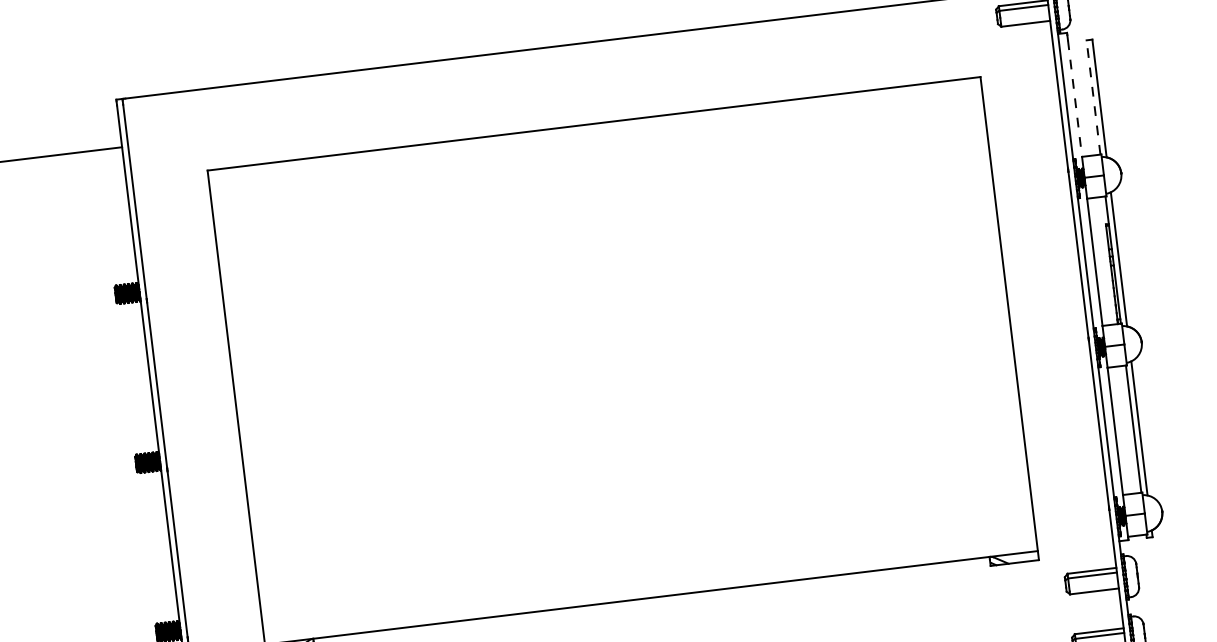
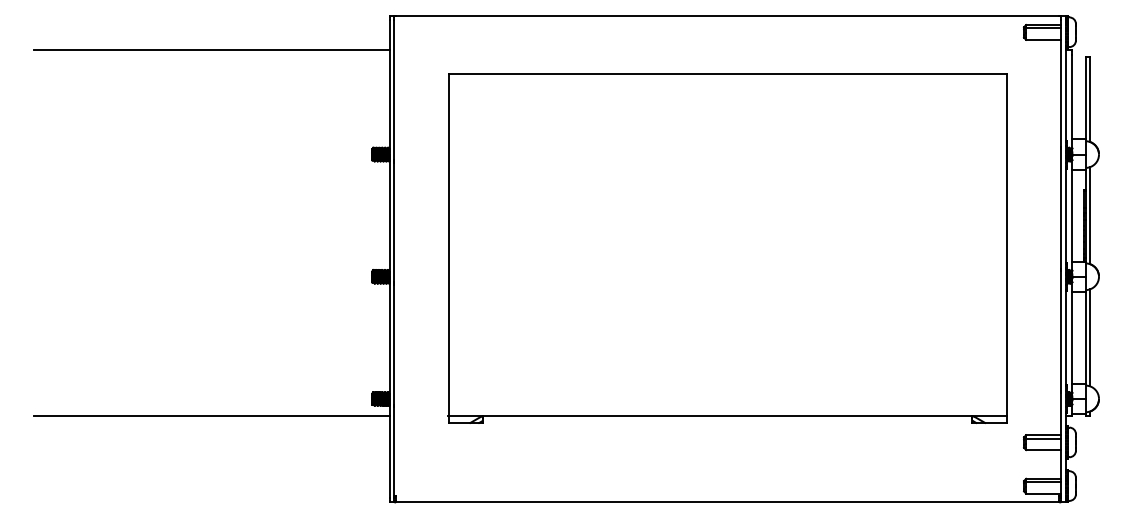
line: (1093, 96) -> (1085, 97), dashed -> solid
line: (1075, 98) -> (1072, 97), dashed -> solid

